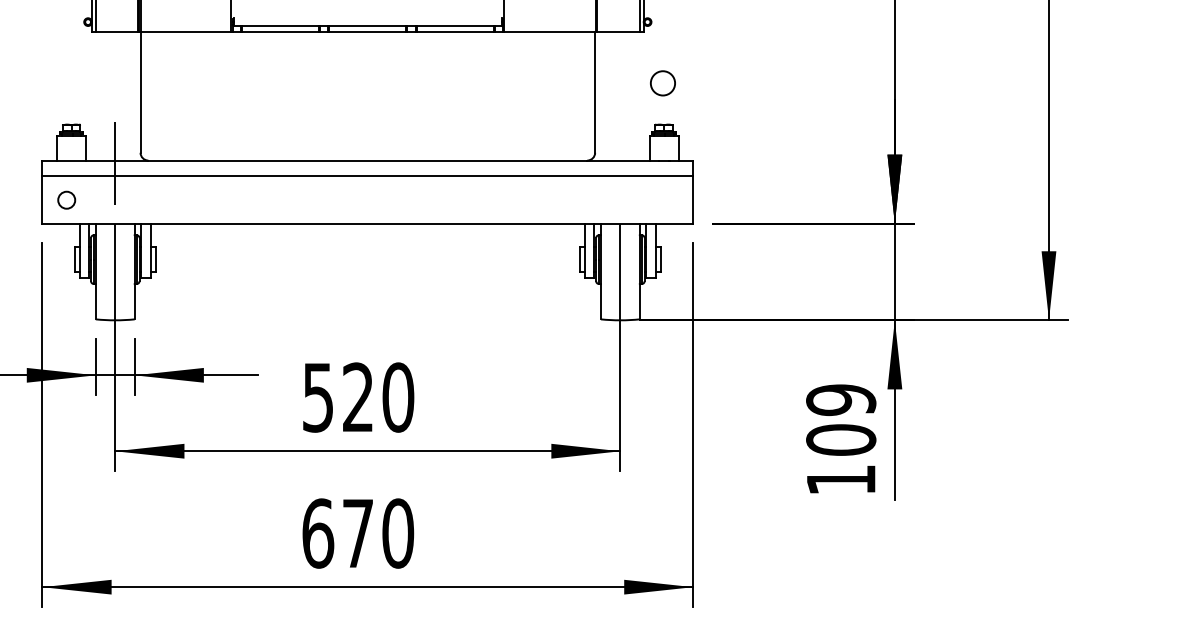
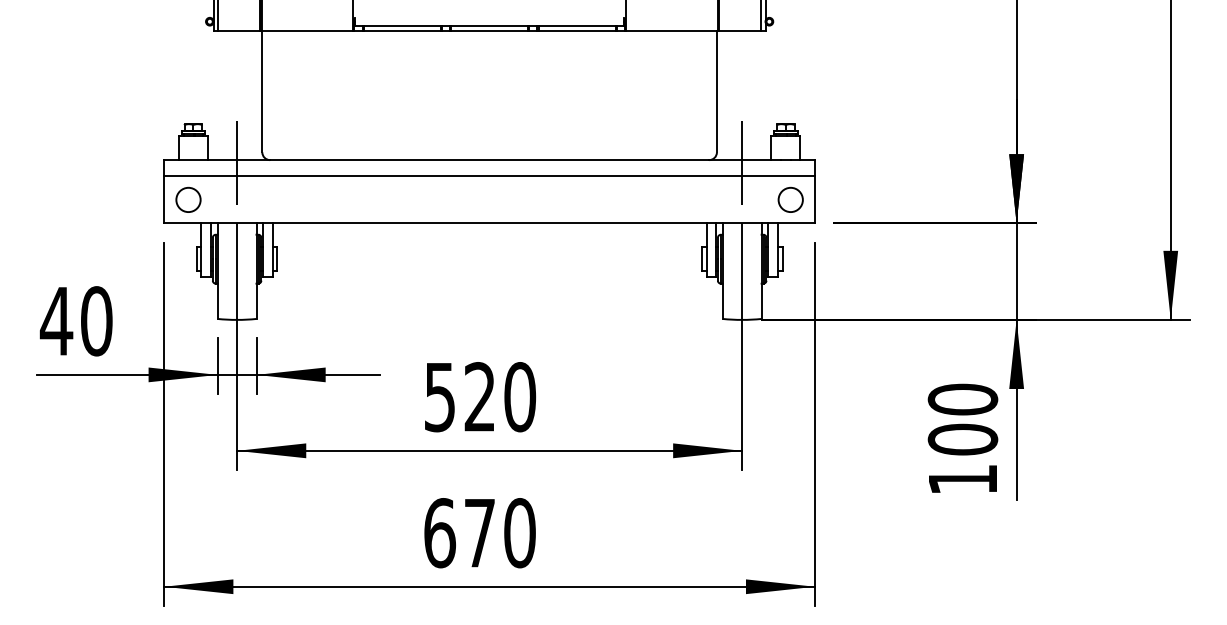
circle: (662, 82) -> (790, 199), moved
line: (620, 162) -> (742, 162), added
circle: (66, 199) -> (188, 199), size x1.43
text: (840, 399) -> (962, 399), 109 -> 100

